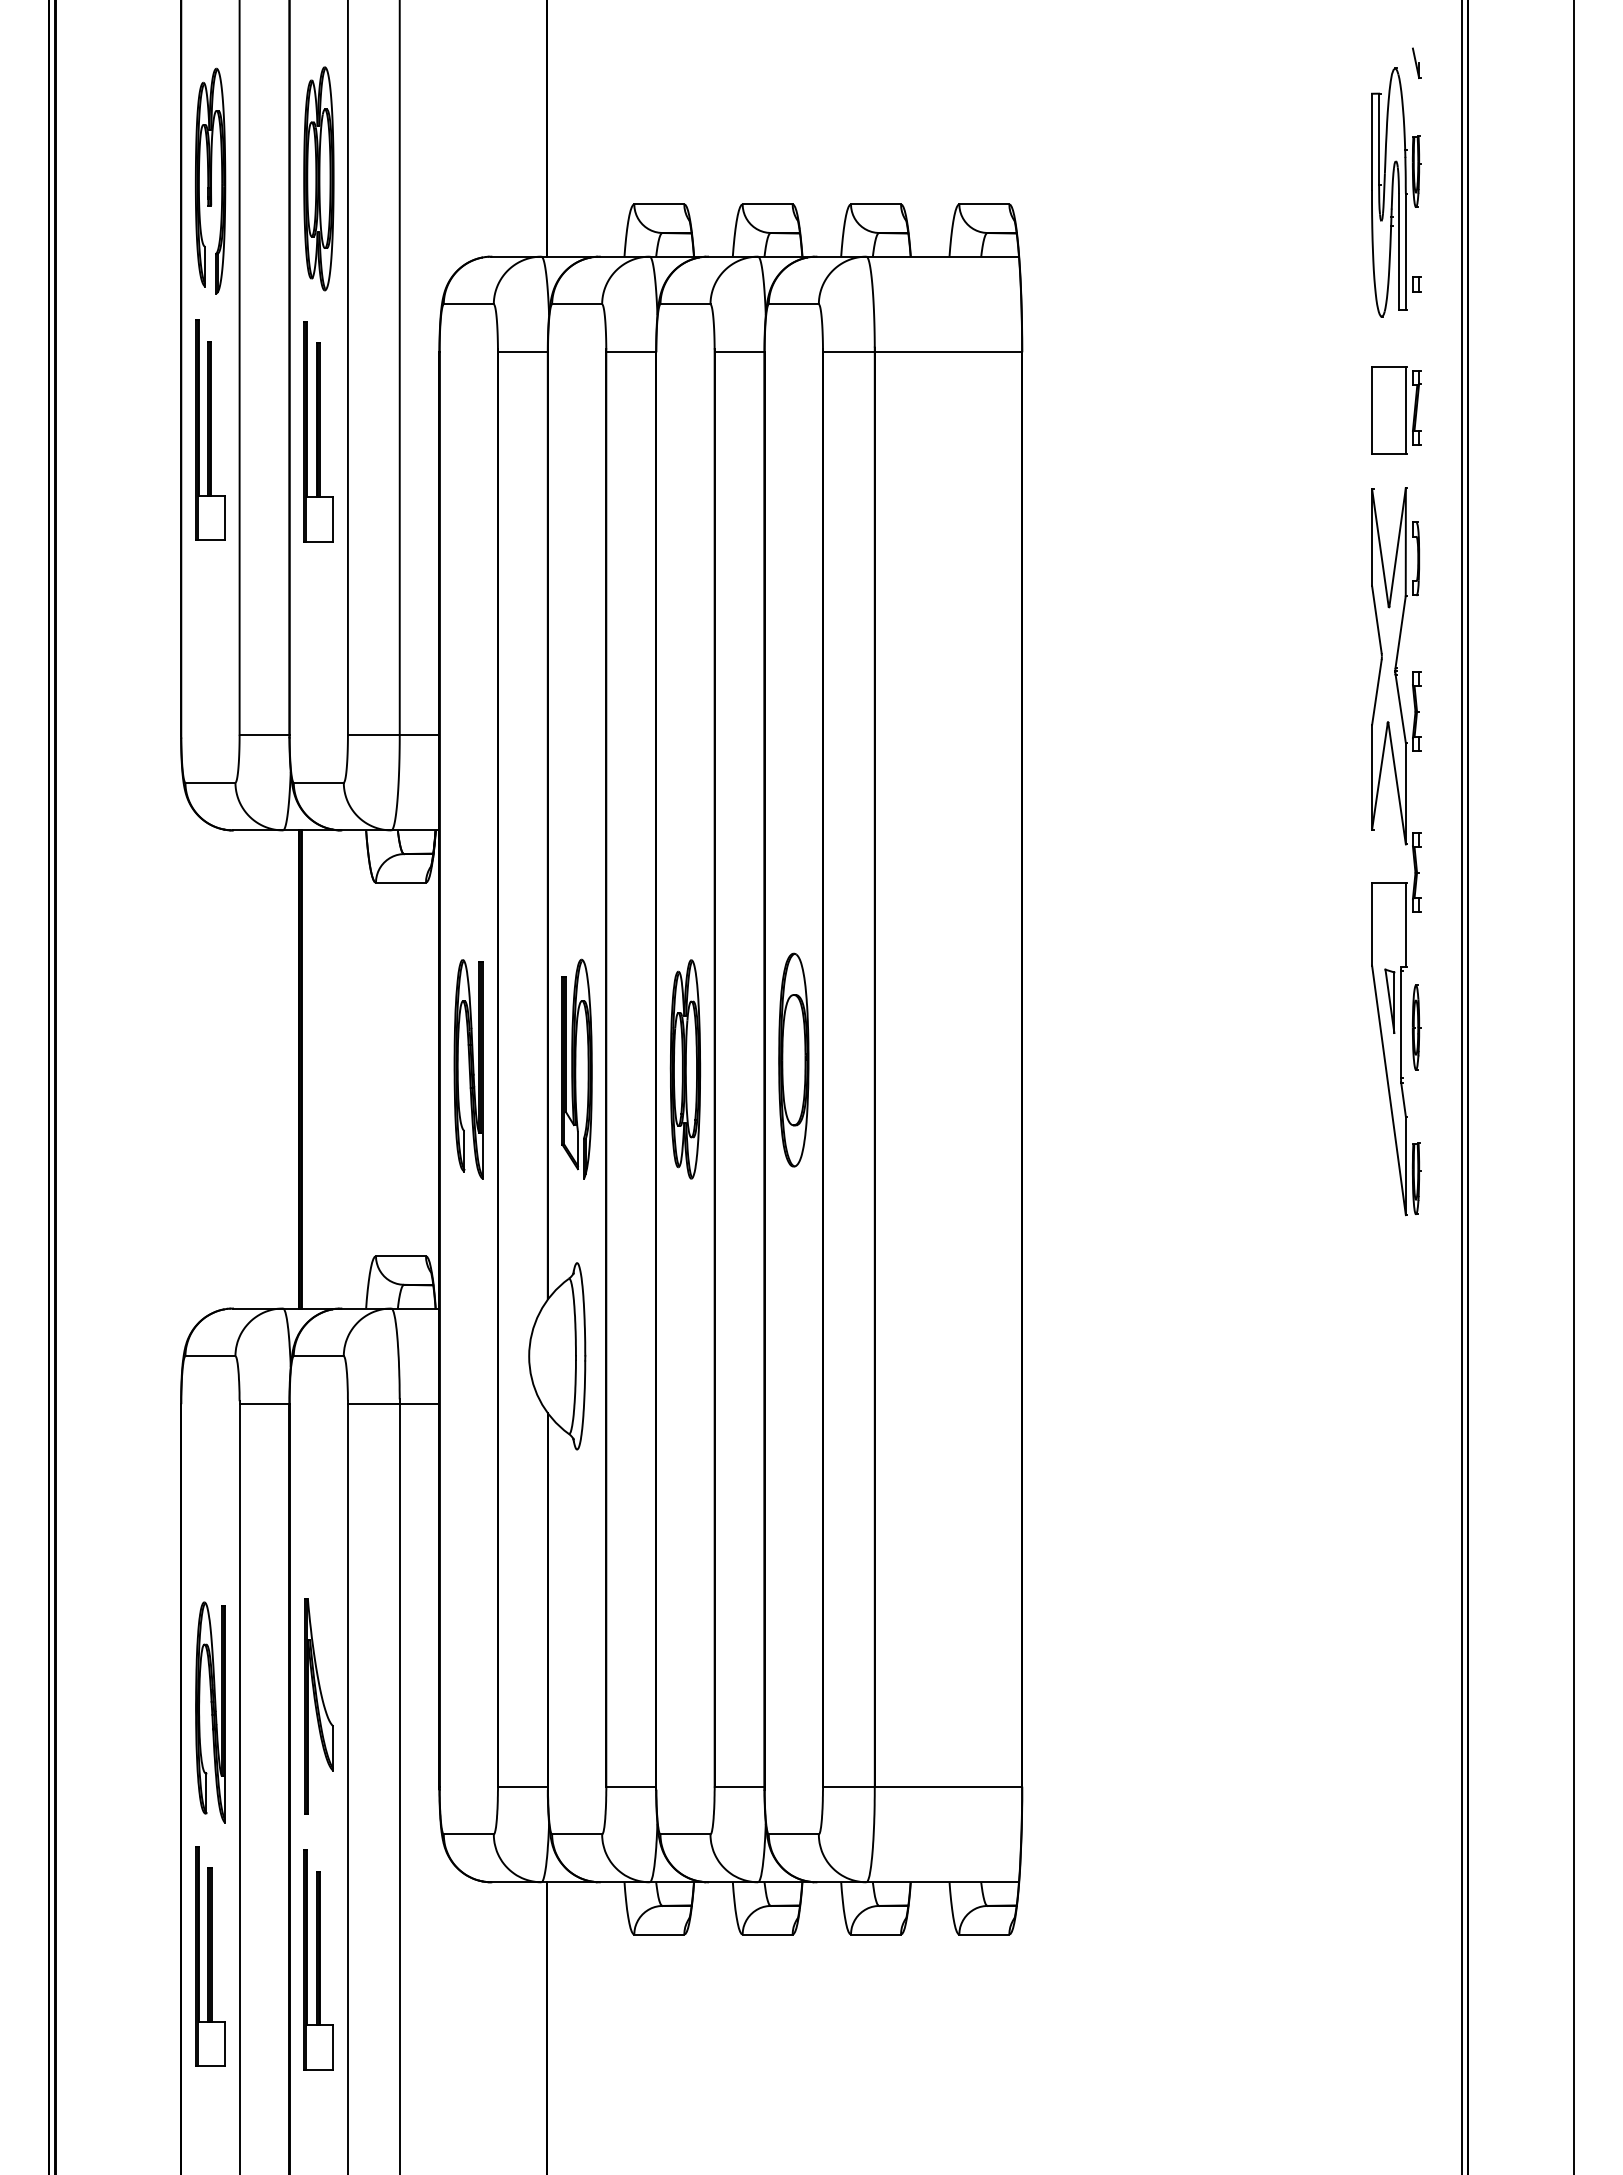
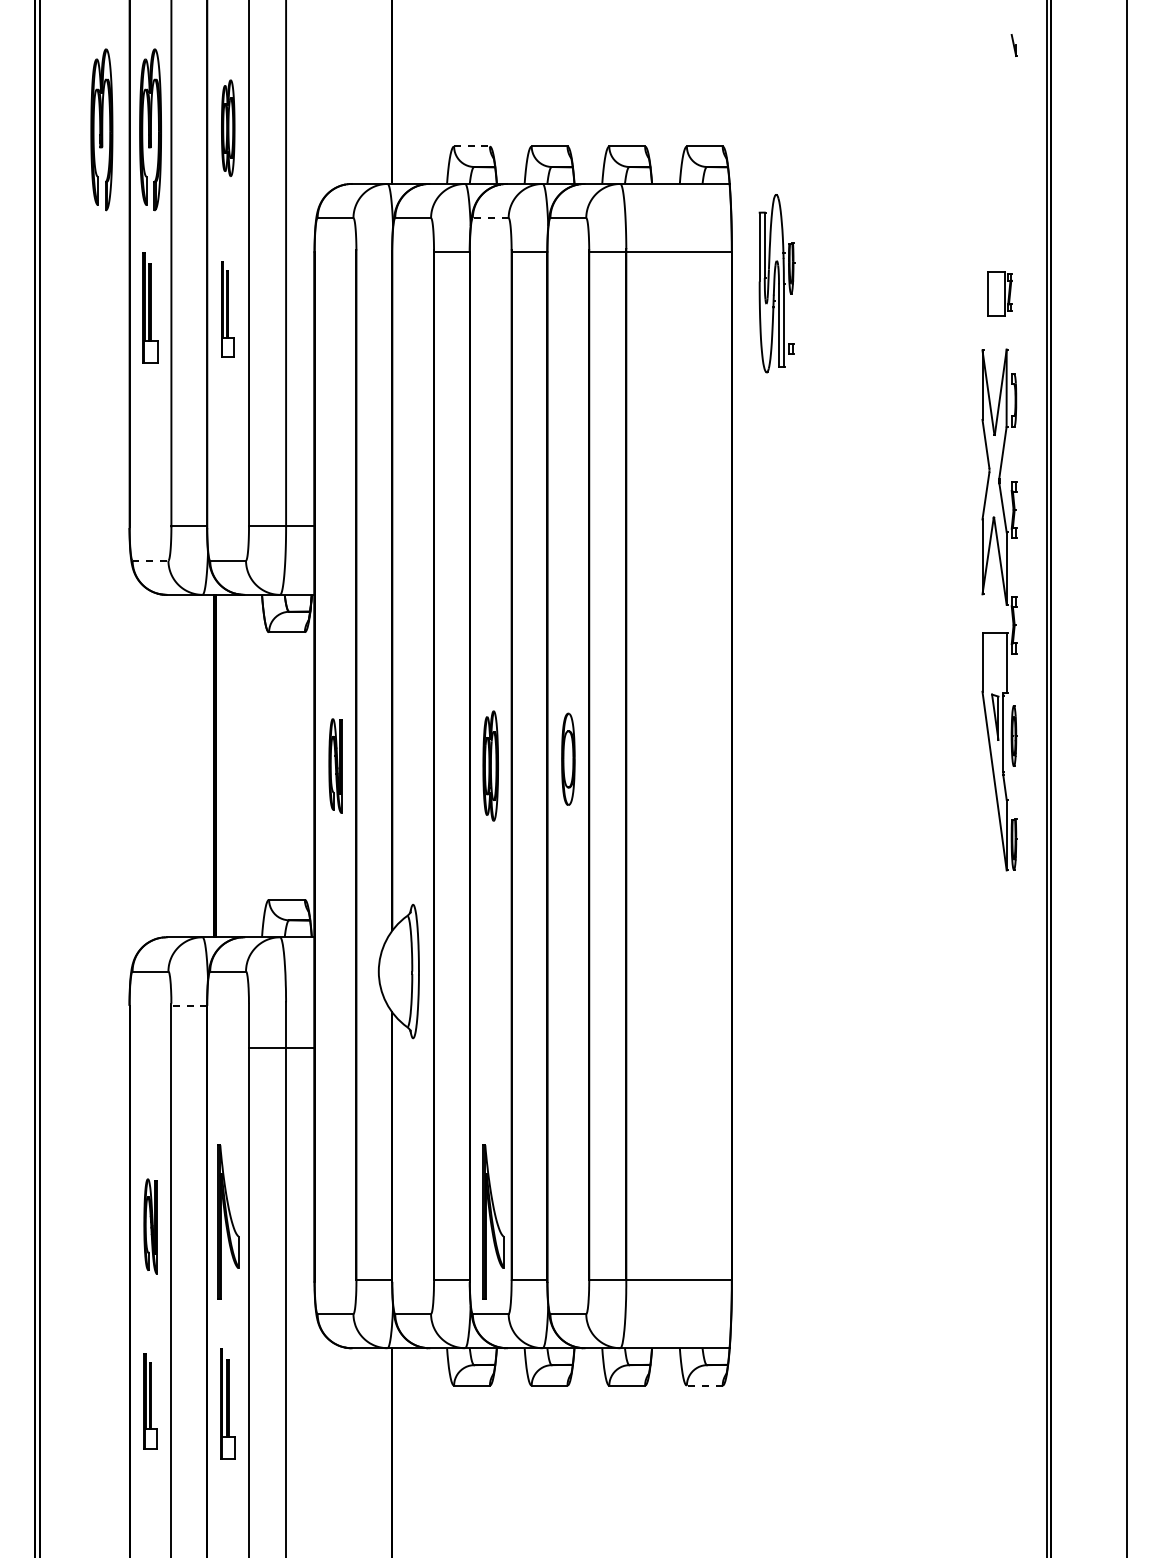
part: (318, 178) -> (227, 127), size x0.6
part: (142, 180) -> (101, 129), added
part: (1396, 192) -> (777, 283), moved
line: (659, 204) -> (472, 146), solid -> dashed
line: (685, 304) -> (490, 218), solid -> dashed
line: (522, 352) -> (374, 252), removed
part: (1396, 410) -> (999, 294), size x0.7
part: (210, 429) -> (150, 307), size x0.7
part: (318, 431) -> (227, 309), size x0.6
line: (210, 782) -> (150, 560), solid -> dashed
part: (793, 1059) -> (568, 758), size x0.6
part: (576, 1068) -> (412, 765), removed
part: (468, 1069) -> (335, 766), size x0.6
part: (685, 1069) -> (490, 766), size x0.7
line: (264, 1404) -> (189, 1006), solid -> dashed
line: (393, 1404) -> (281, 1048), moved
part: (688, 1706) -> (492, 1222), added
part: (210, 1712) -> (150, 1226), size x0.6
line: (983, 1934) -> (704, 1385), solid -> dashed
part: (210, 1956) -> (150, 1401), size x0.6
part: (318, 1959) -> (227, 1403), size x0.7

